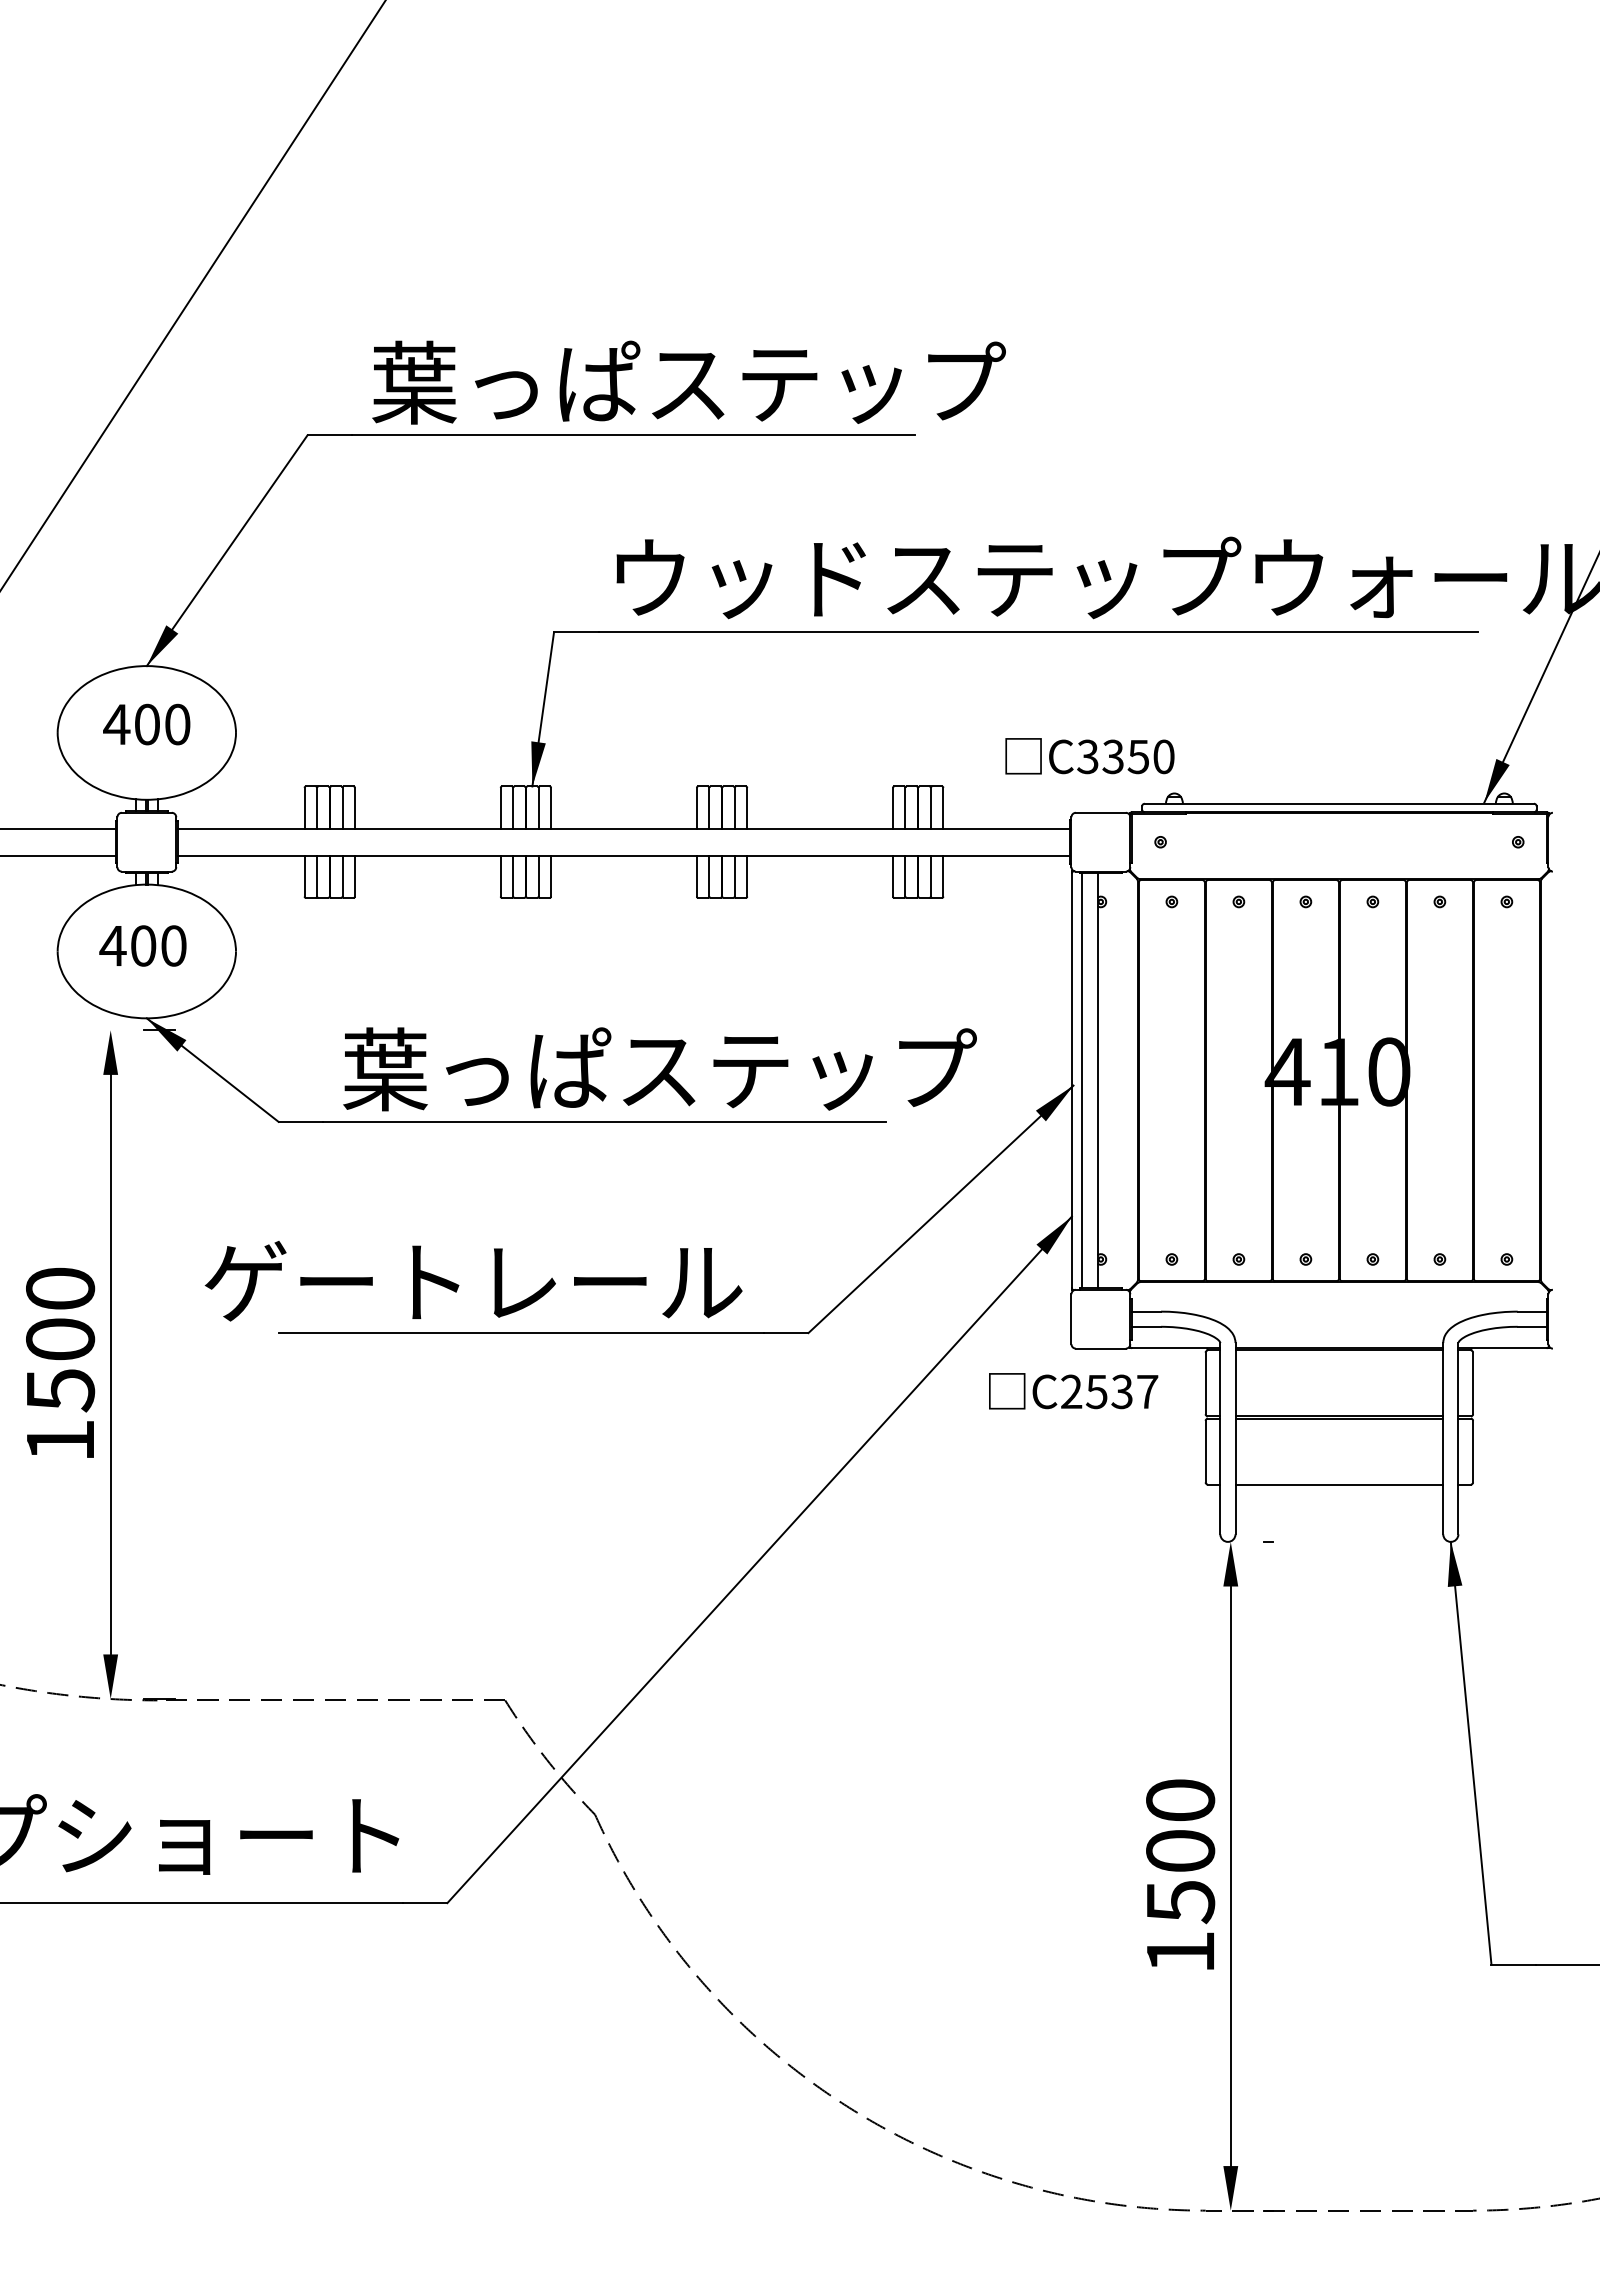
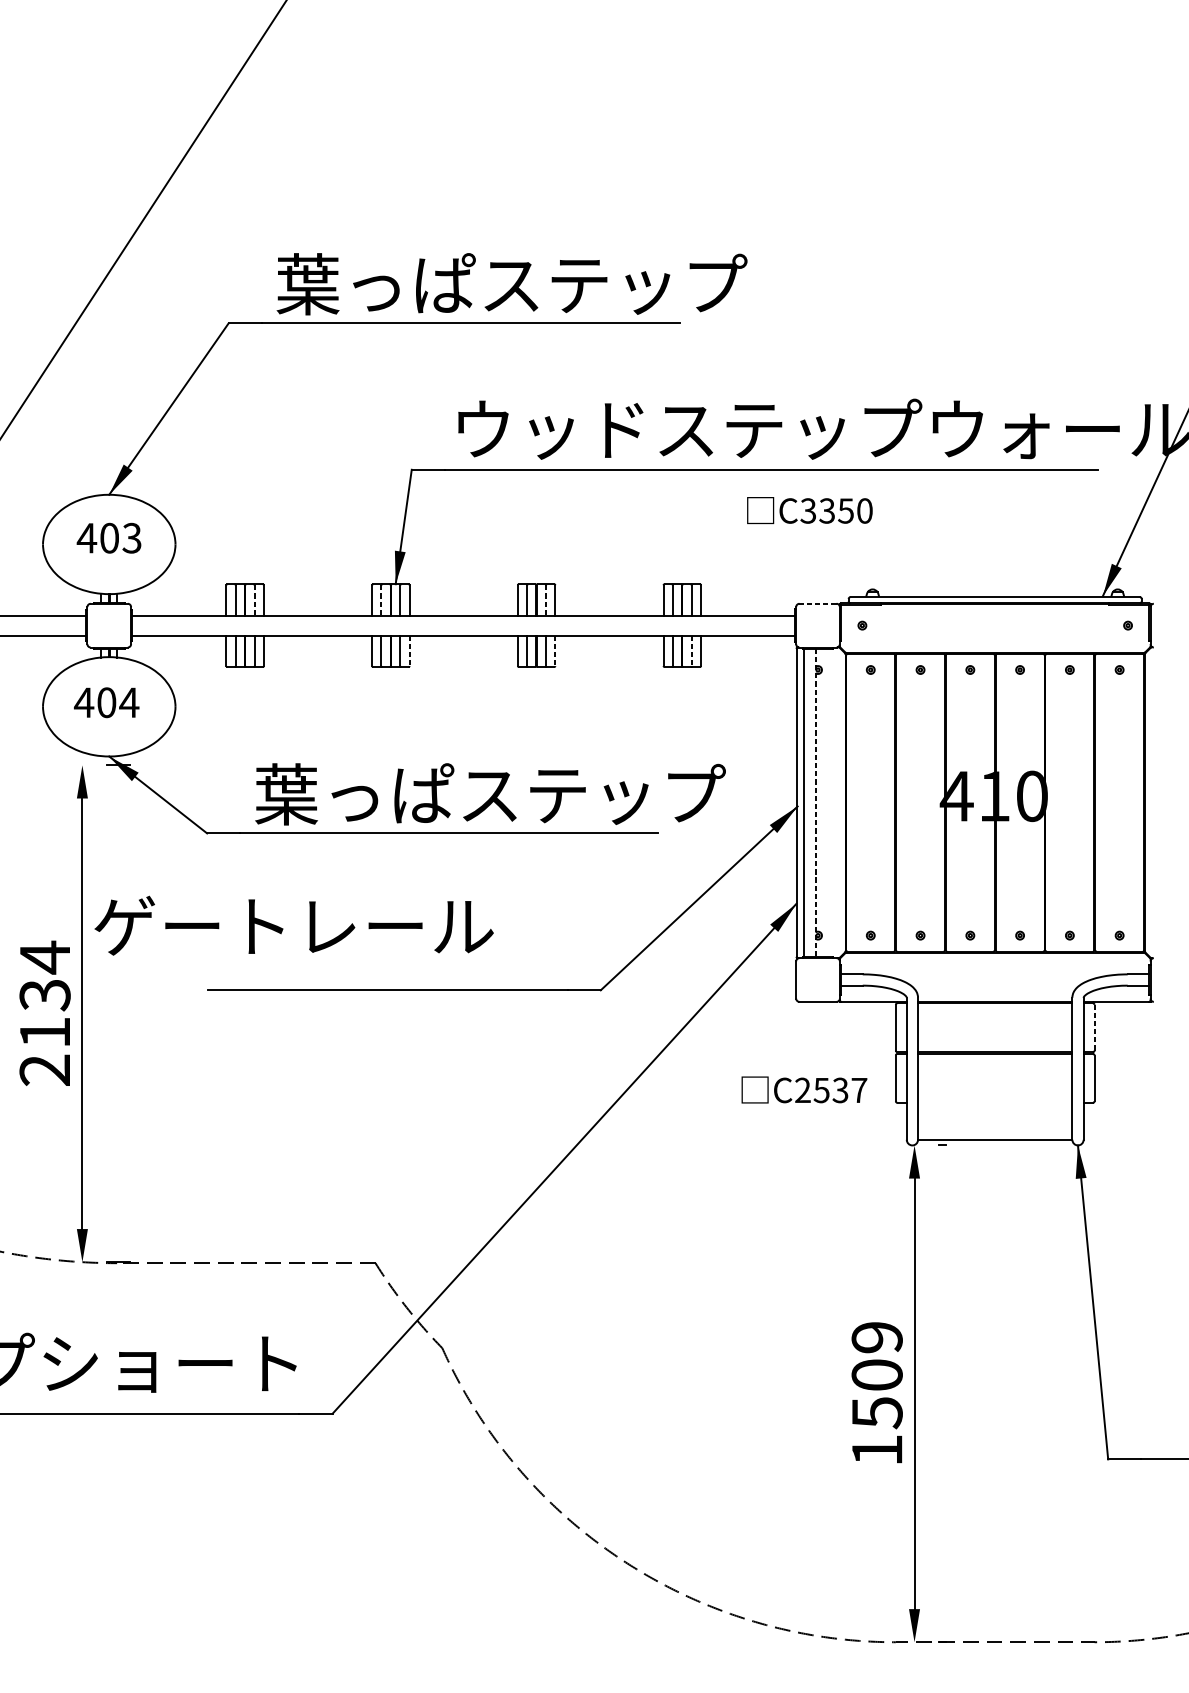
text: (177, 724) -> (132, 538), 400 -> 403
text: (1089, 756) -> (809, 510), moved
line: (342, 808) -> (254, 600), solid -> dashed
line: (513, 808) -> (381, 600), solid -> dashed
line: (734, 808) -> (545, 600), solid -> dashed
line: (1100, 812) -> (817, 603), solid -> dashed
line: (551, 876) -> (409, 651), solid -> dashed
line: (747, 876) -> (555, 651), solid -> dashed
line: (930, 876) -> (691, 651), solid -> dashed
text: (173, 945) -> (129, 702), 400 -> 404
line: (1097, 1080) -> (815, 802), solid -> dashed
text: (473, 1281) -> (293, 925), moved
text: (60, 1363) -> (45, 1012), 1500 -> 2134
line: (1473, 1383) -> (1094, 1027), solid -> dashed
text: (1073, 1391) -> (804, 1090), moved
line: (1339, 1484) -> (995, 1139), moved
text: (1180, 1800) -> (877, 1337), 1500 -> 1509

